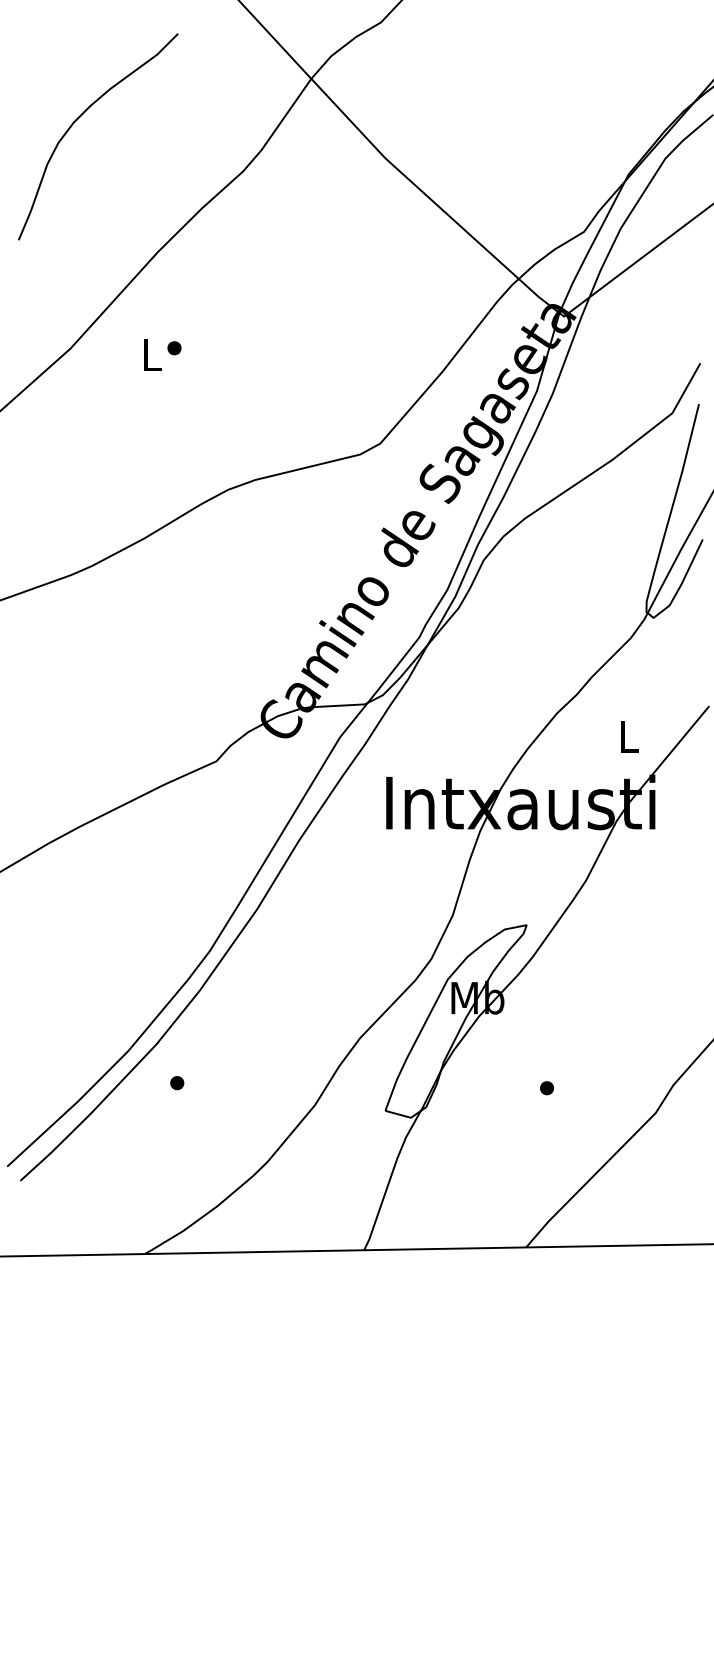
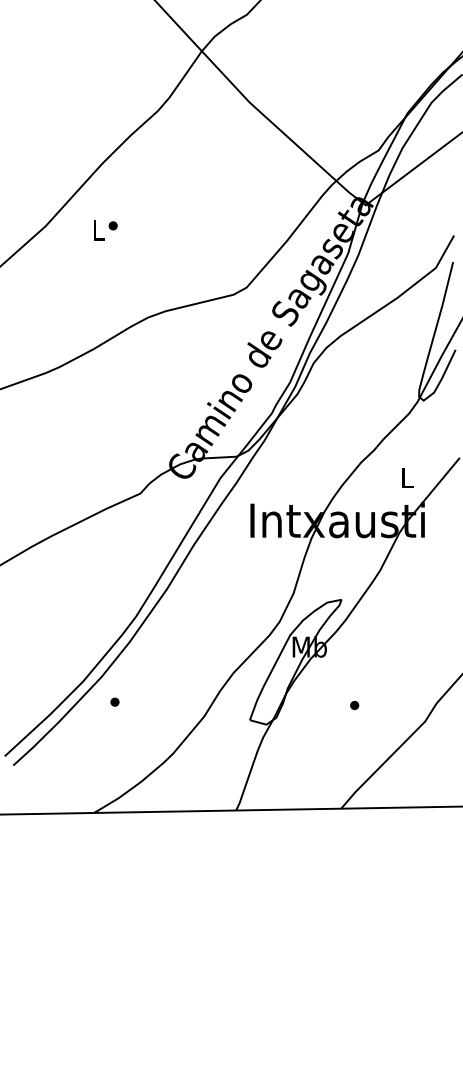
curve: (80, 117) -> (52, 76), removed

